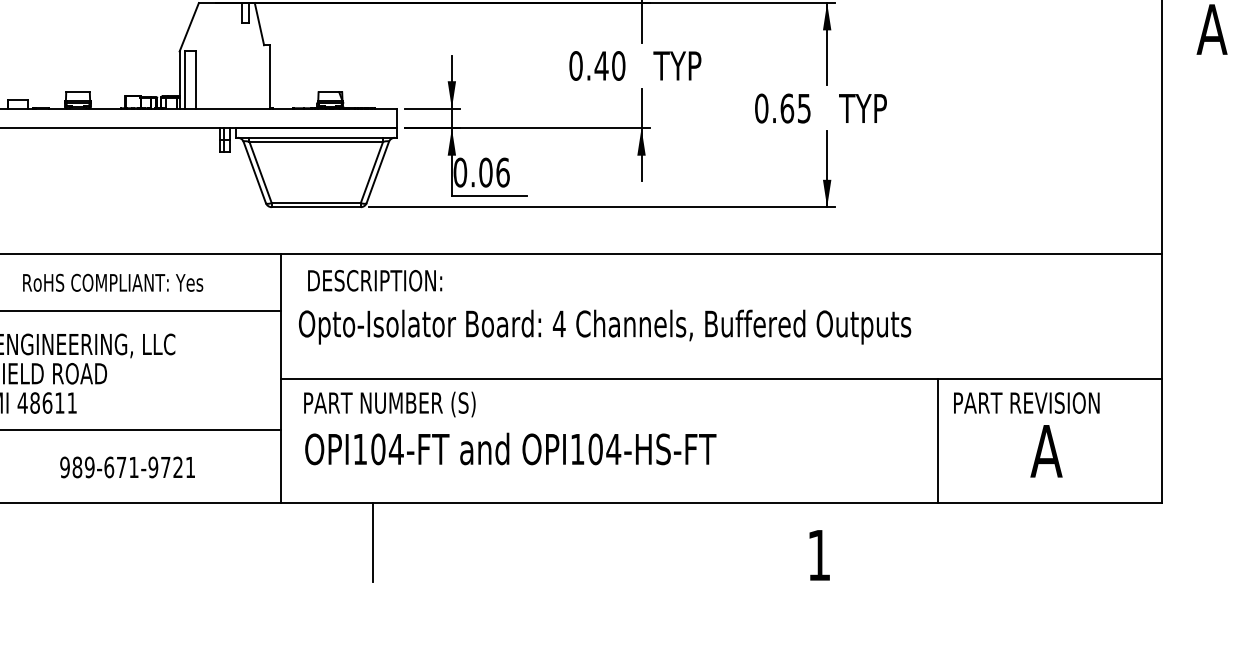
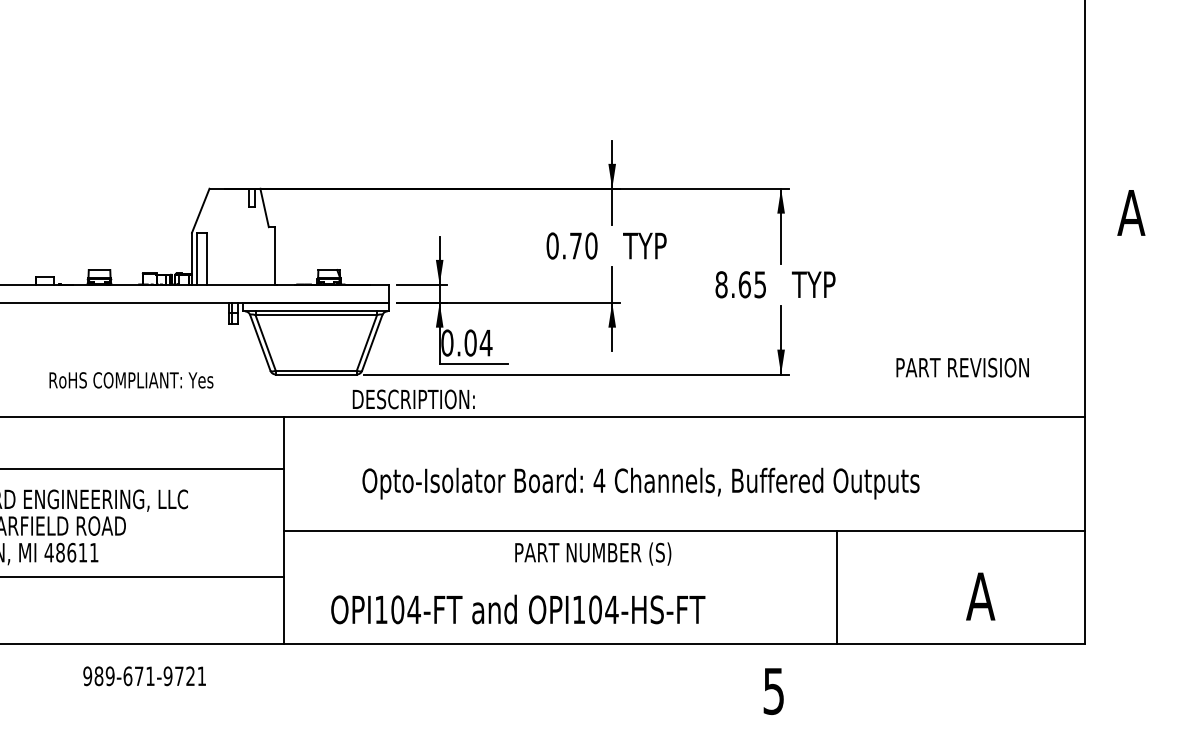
text: (601, 65) -> (575, 245), 0.40 -> 0.70
text: (761, 108) -> (721, 284), 0.65 -> 8.65
text: (502, 172) -> (485, 342), 0.06 -> 0.04
text: (374, 280) -> (413, 399), moved
text: (113, 283) -> (131, 380), moved
text: (604, 326) -> (640, 483), moved
text: (1026, 402) -> (962, 367), moved
text: (390, 403) -> (593, 553), moved
line: (937, 440) -> (836, 586), moved
text: (511, 448) -> (518, 609), moved
text: (127, 467) -> (144, 676), moved
line: (372, 542) -> (367, 679), removed
text: (818, 555) -> (773, 691), 1 -> 5

